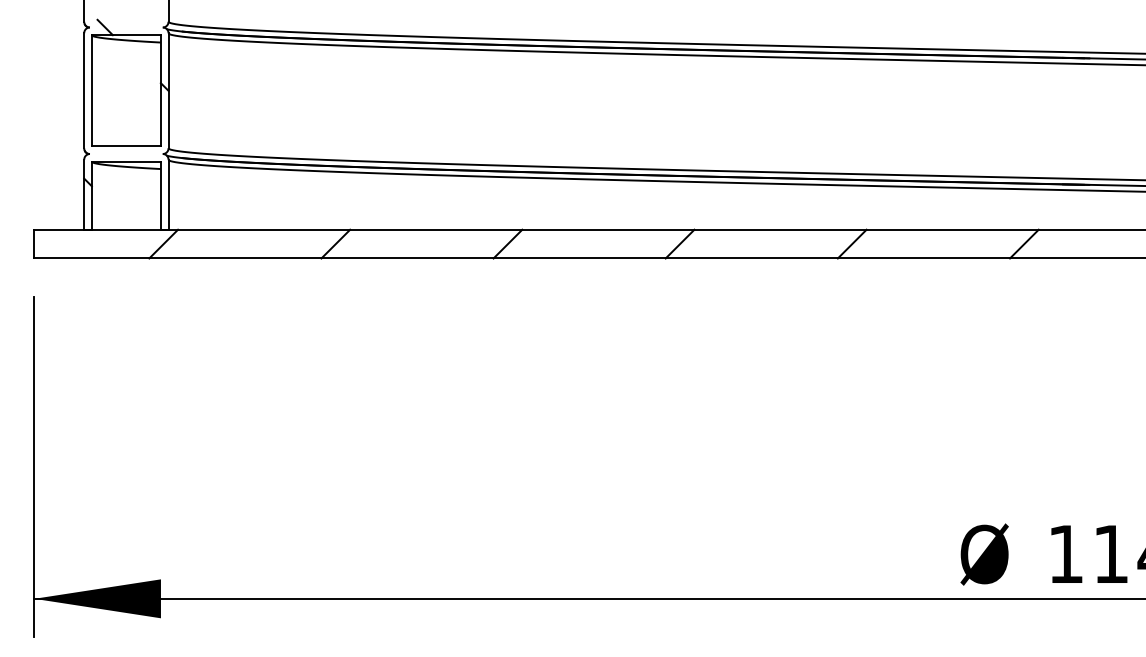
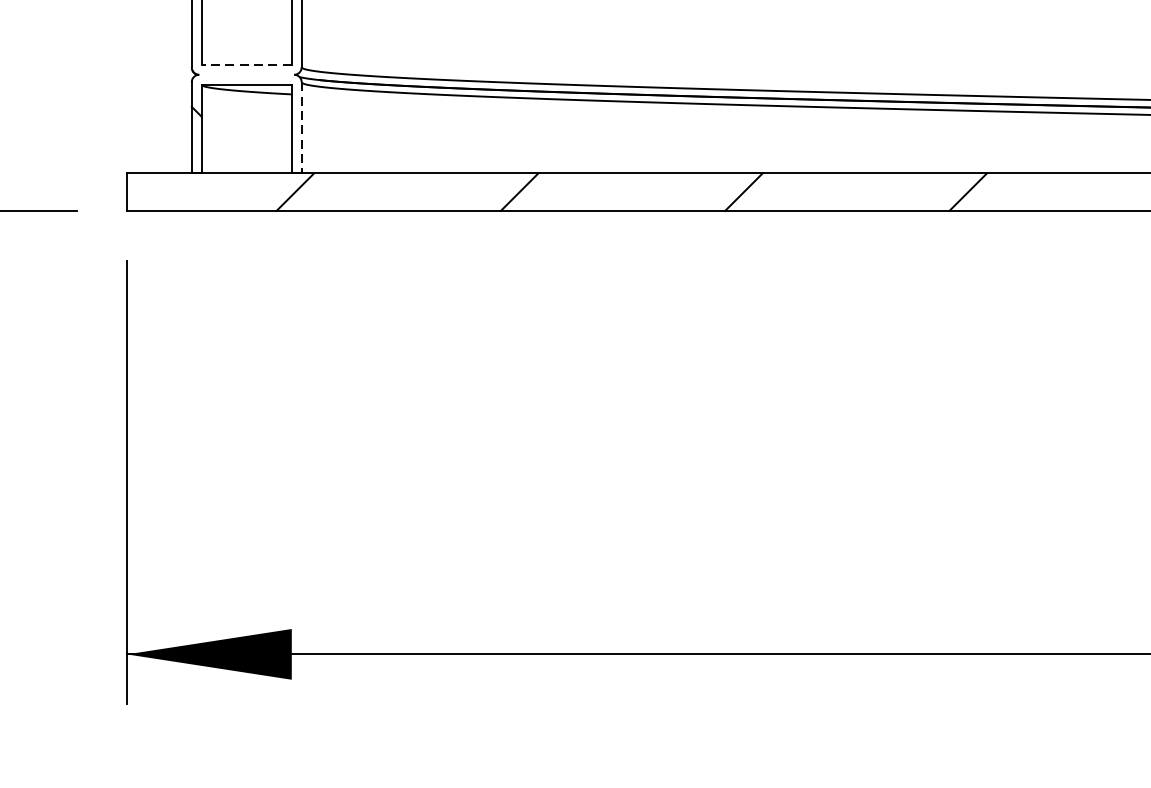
line: (126, 146) -> (246, 65), solid -> dashed
line: (168, 194) -> (301, 127), solid -> dashed

